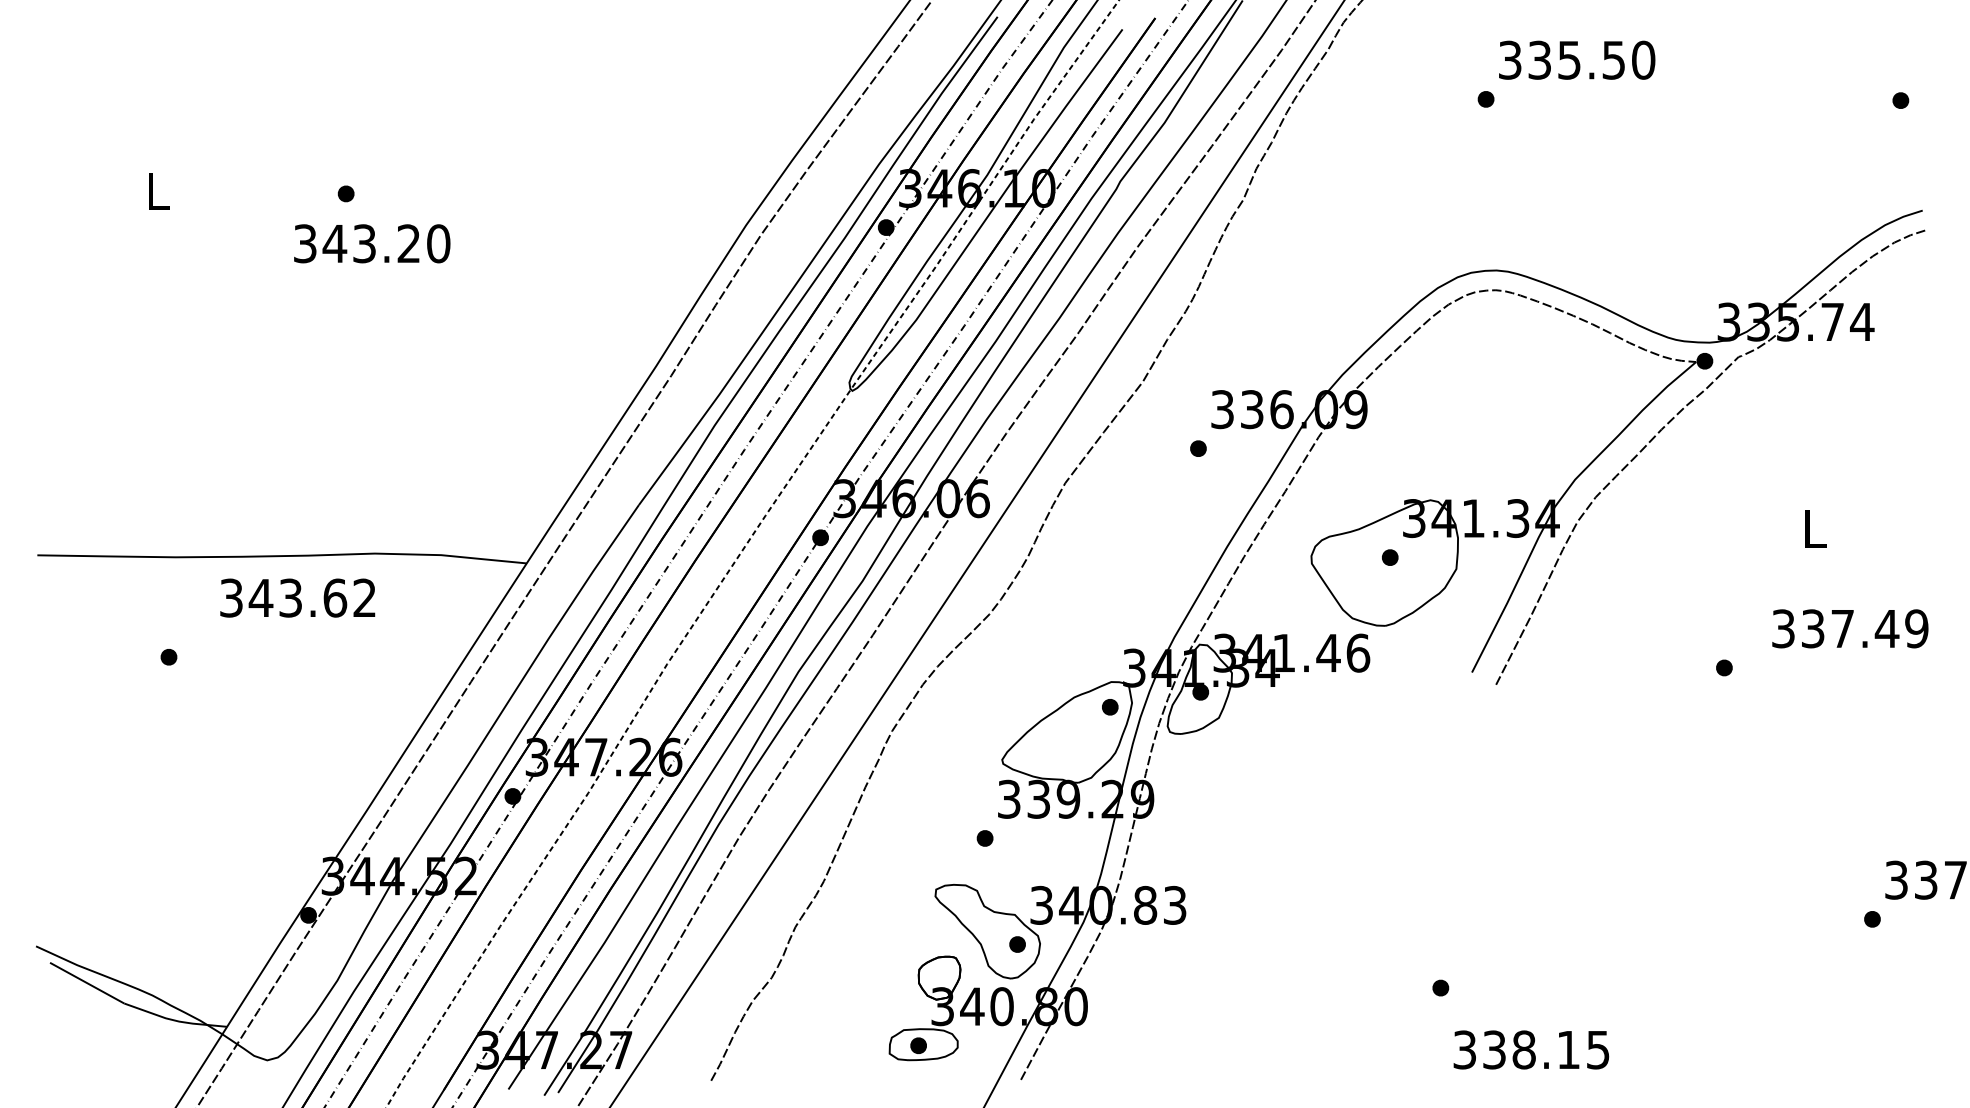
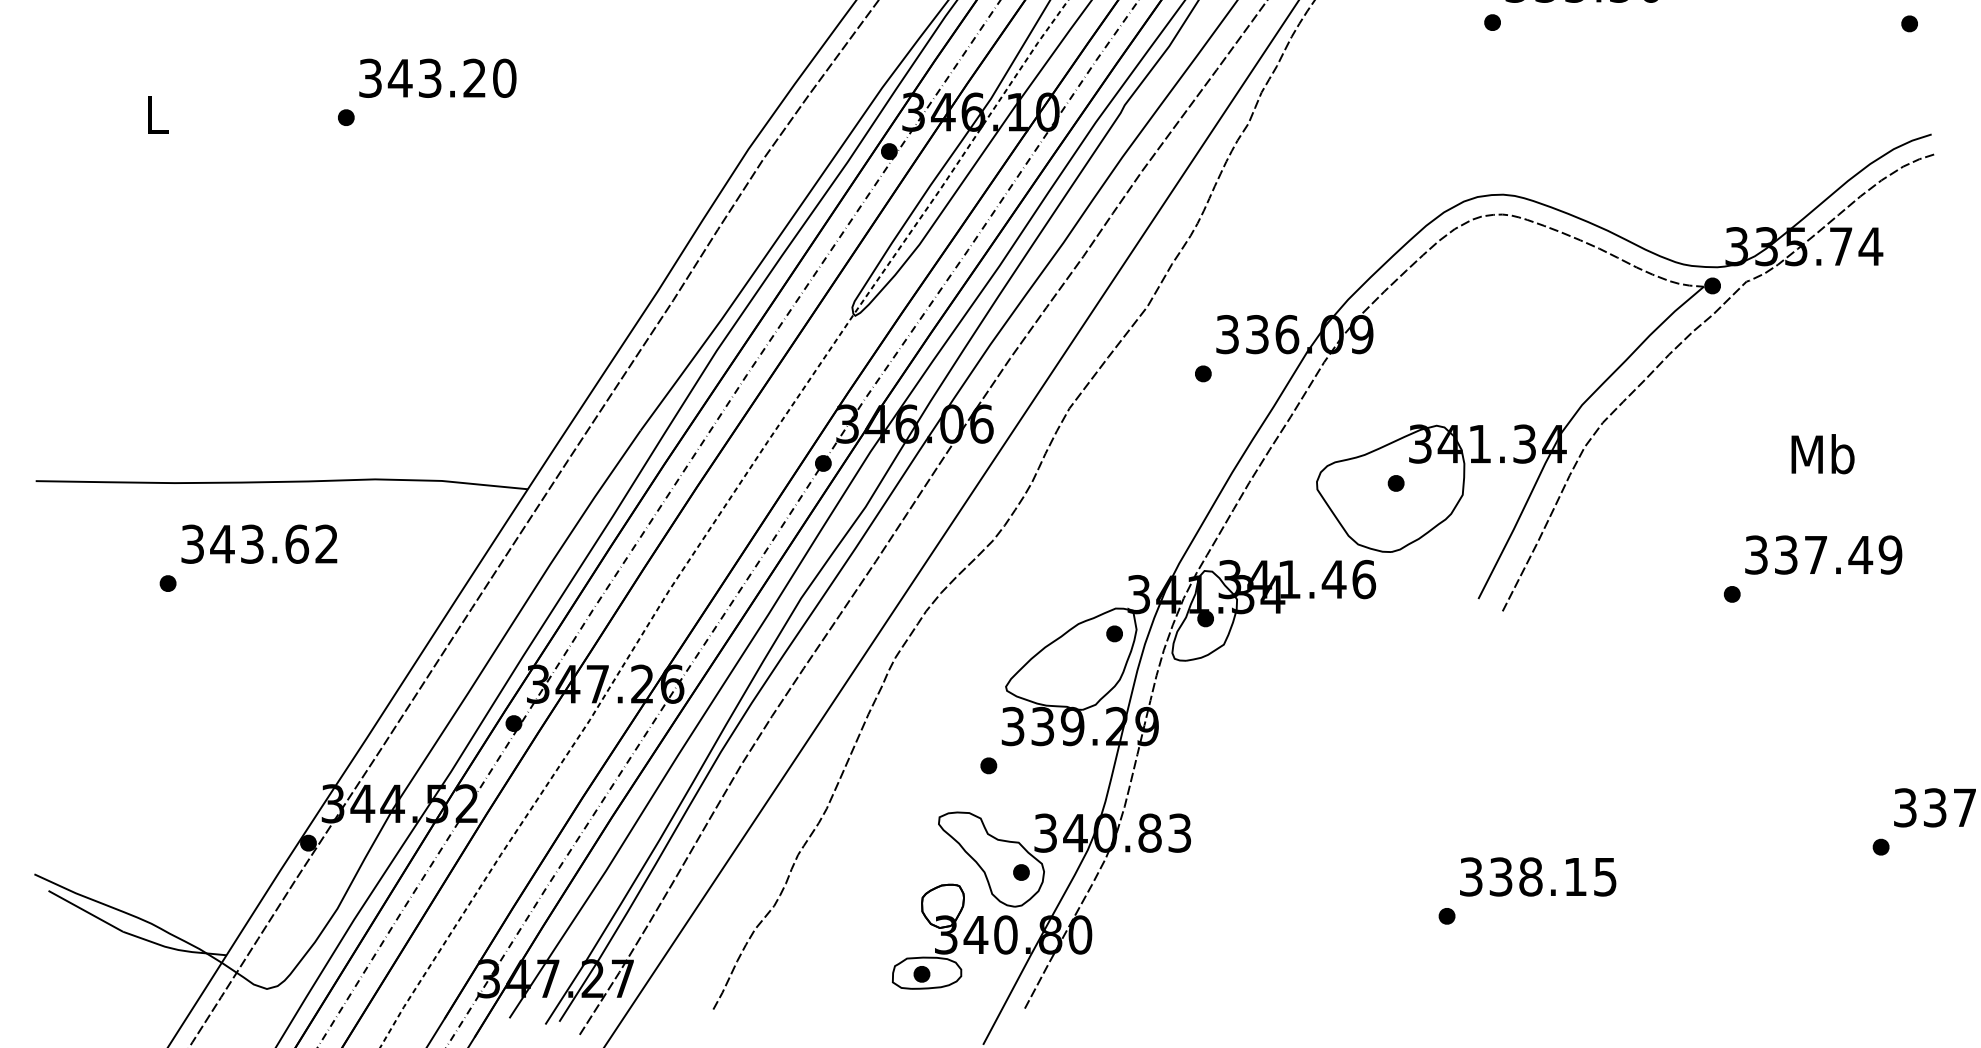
text: (372, 243) -> (438, 78), moved
text: (1814, 528) -> (1822, 454), L -> Mb
text: (297, 597) -> (259, 543), moved
text: (1850, 628) -> (1823, 554), moved
text: (1531, 1049) -> (1538, 876), moved

